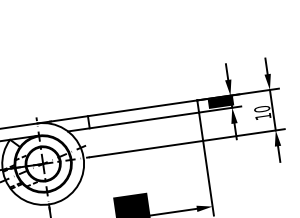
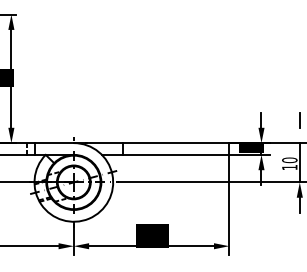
fill: (268, 82) -> (299, 135), removed

